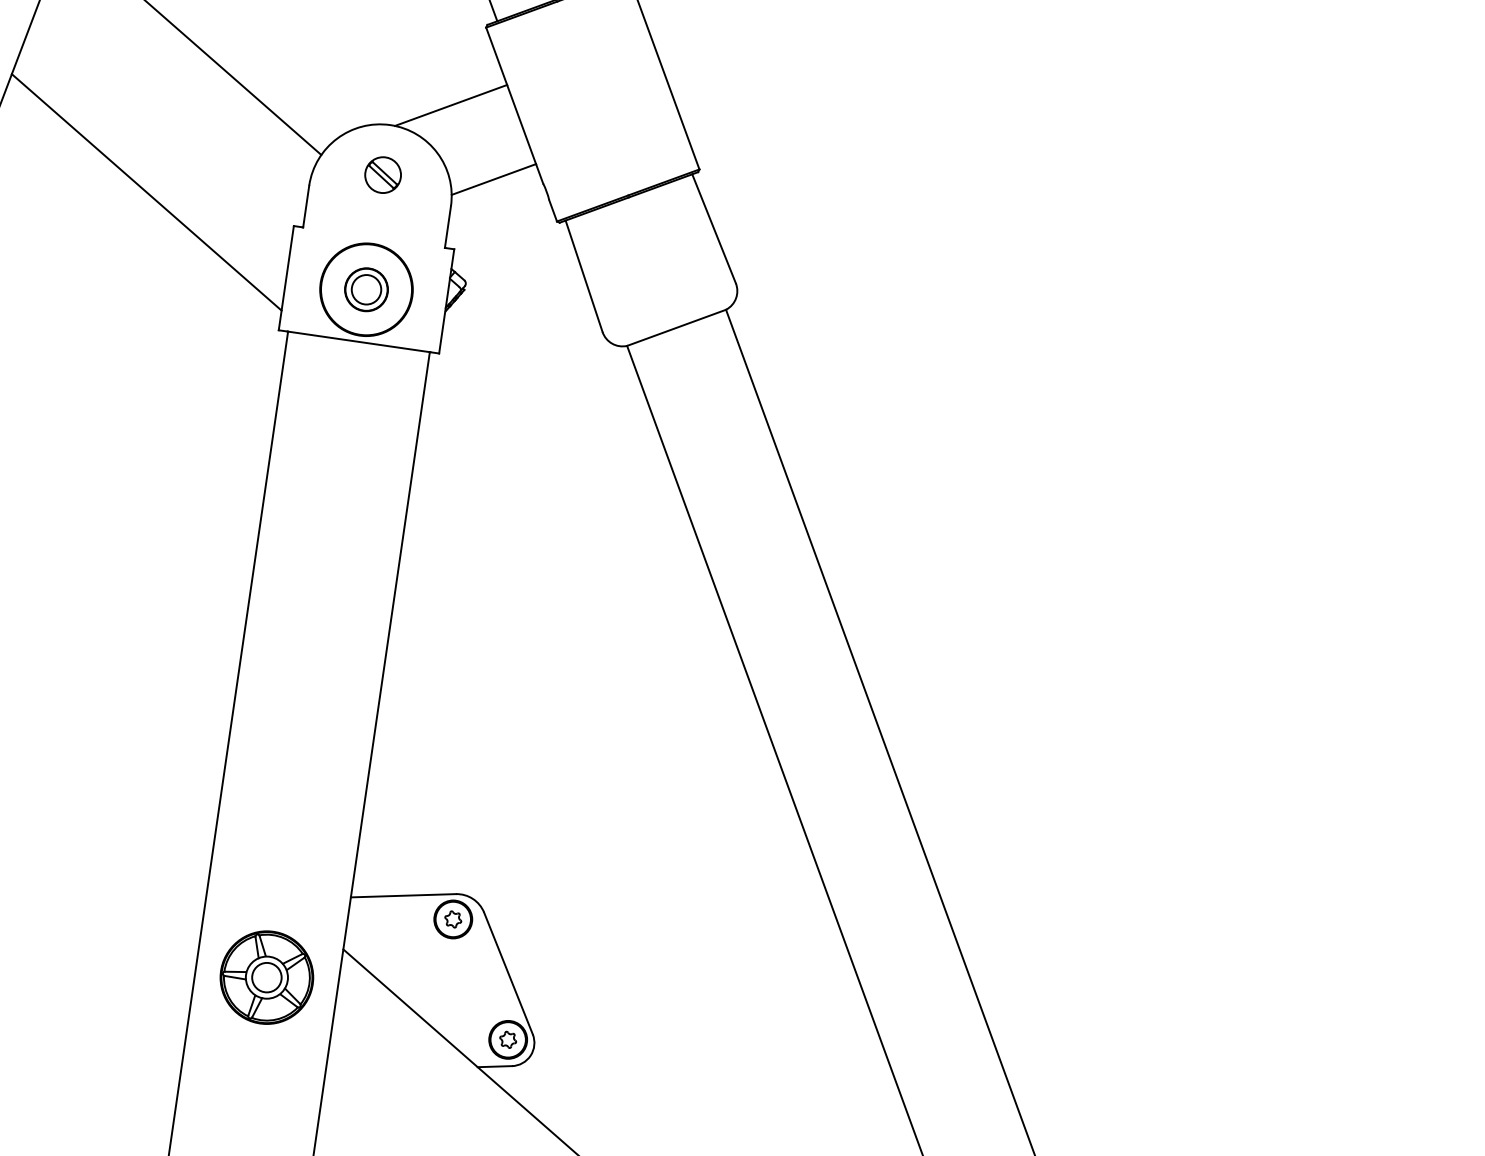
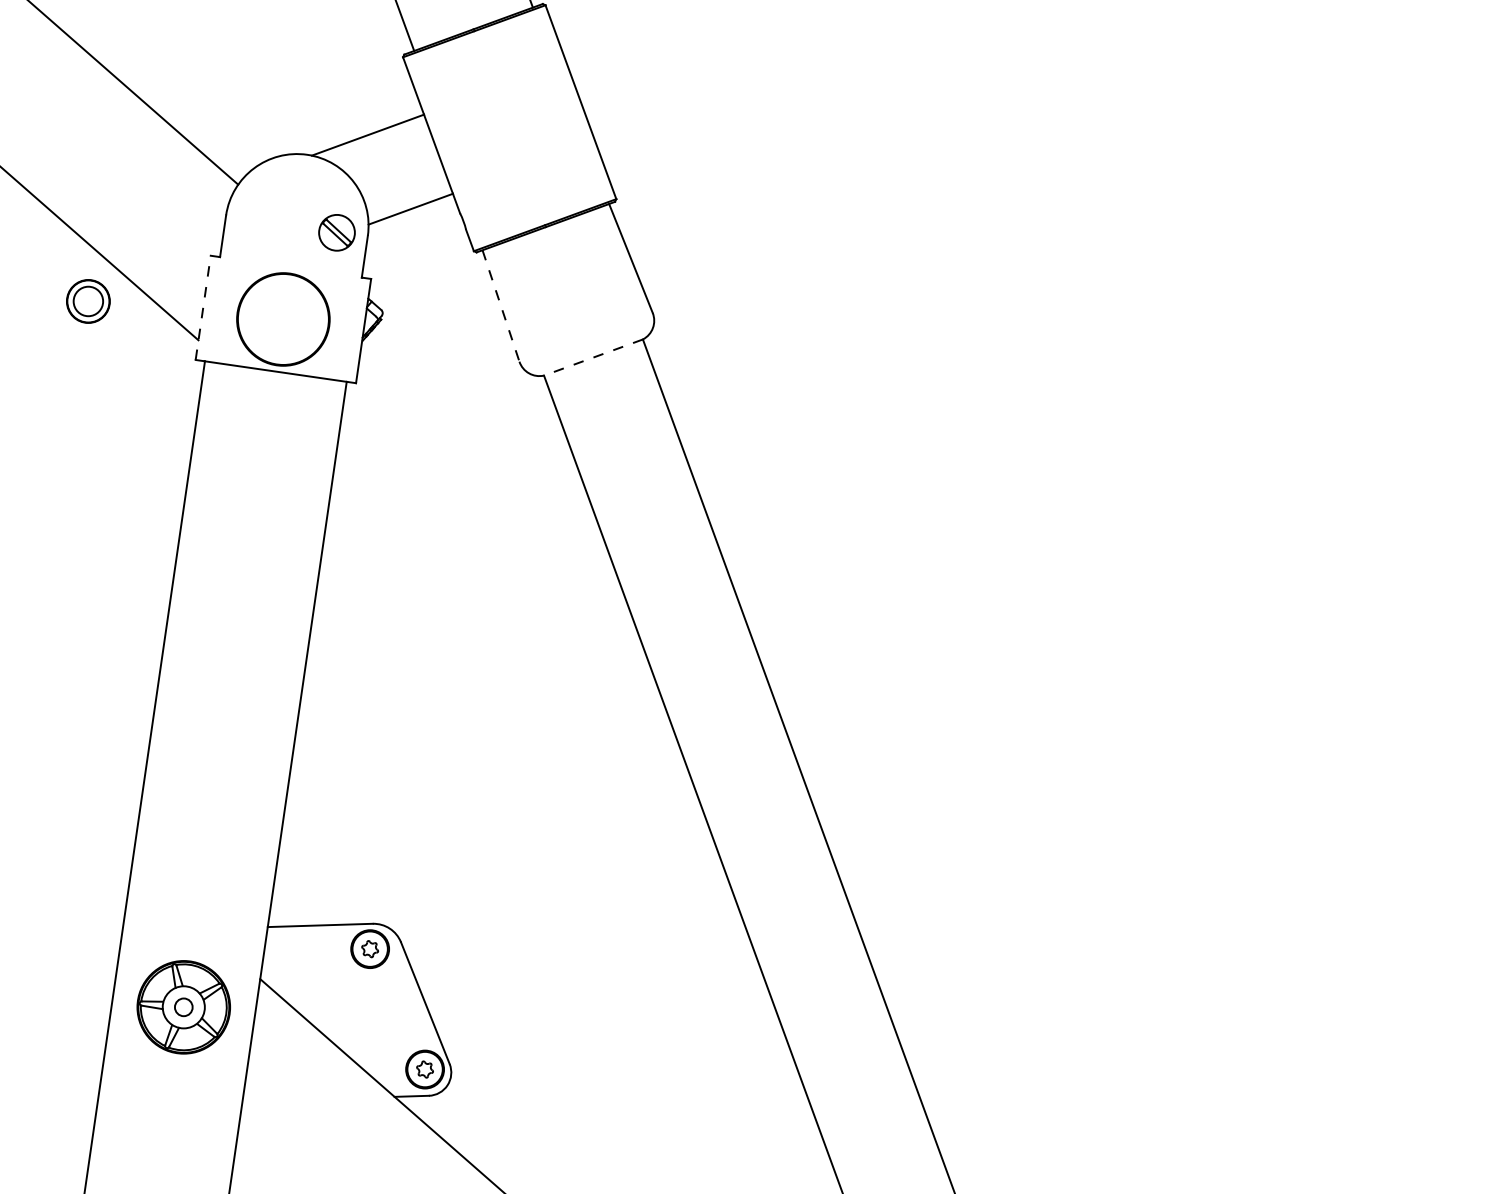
part: (382, 174) -> (336, 232), moved
line: (584, 275) -> (501, 305), solid -> dashed
line: (286, 277) -> (203, 307), solid -> dashed
part: (366, 289) -> (88, 301), moved
line: (676, 327) -> (593, 357), solid -> dashed
circle: (266, 977) -> (183, 1007), size x0.6

